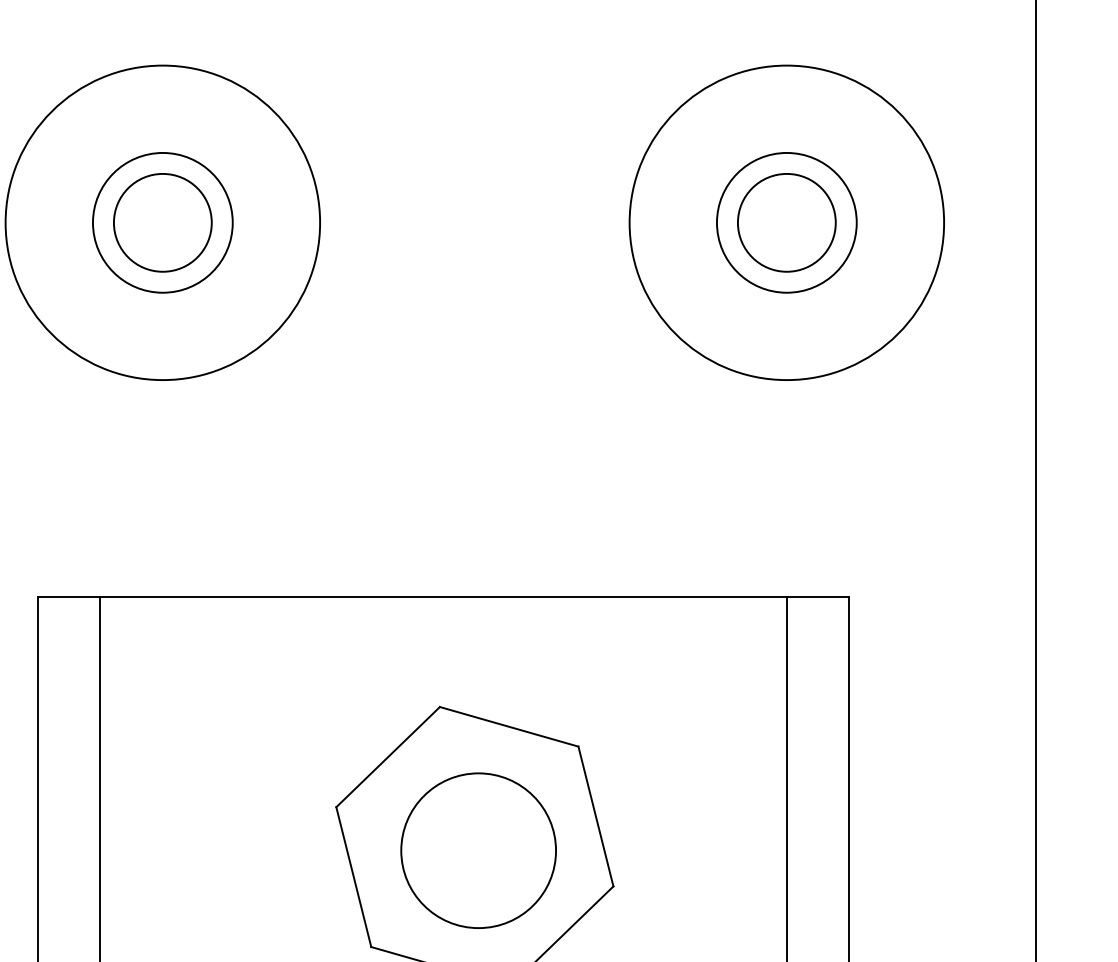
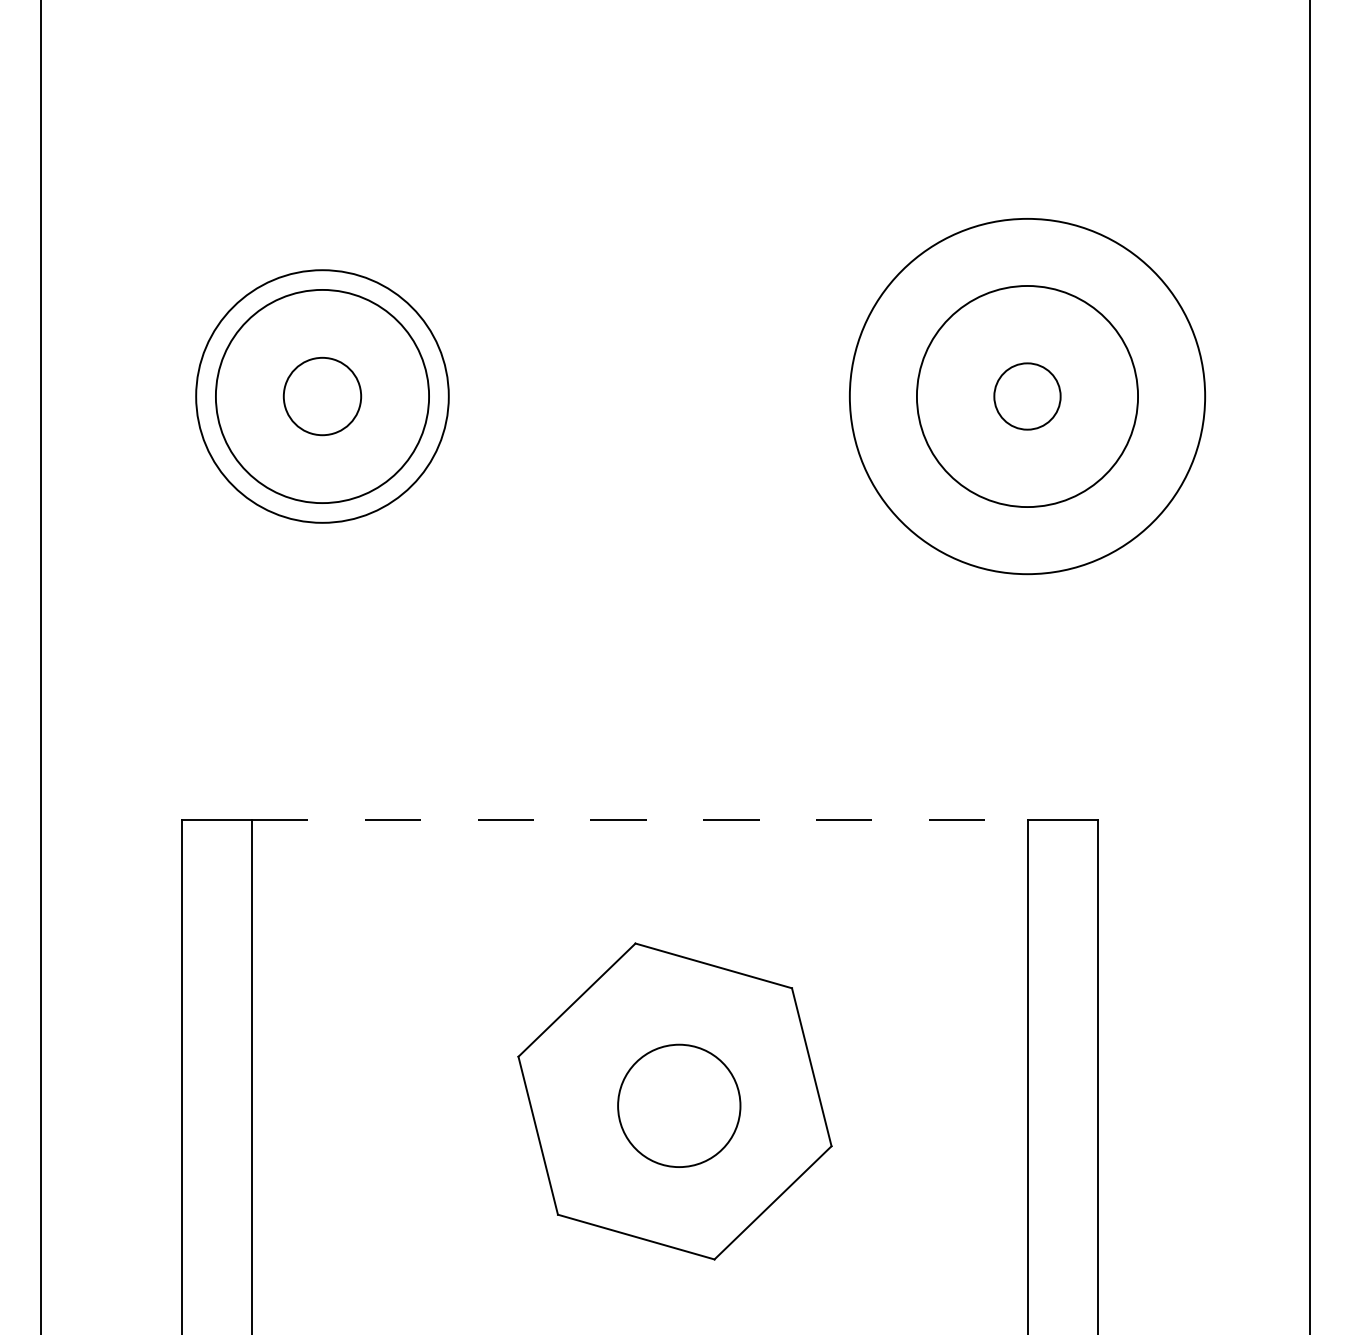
circle: (162, 222) -> (322, 396), size x0.6
circle: (162, 222) -> (322, 396), size x0.7
circle: (162, 222) -> (322, 396), size x1.6
circle: (786, 222) -> (1027, 396), size x0.6
circle: (786, 222) -> (1027, 396), size x1.4
line: (443, 597) -> (639, 819), solid -> dashed
circle: (477, 850) -> (678, 1105), size x0.7

